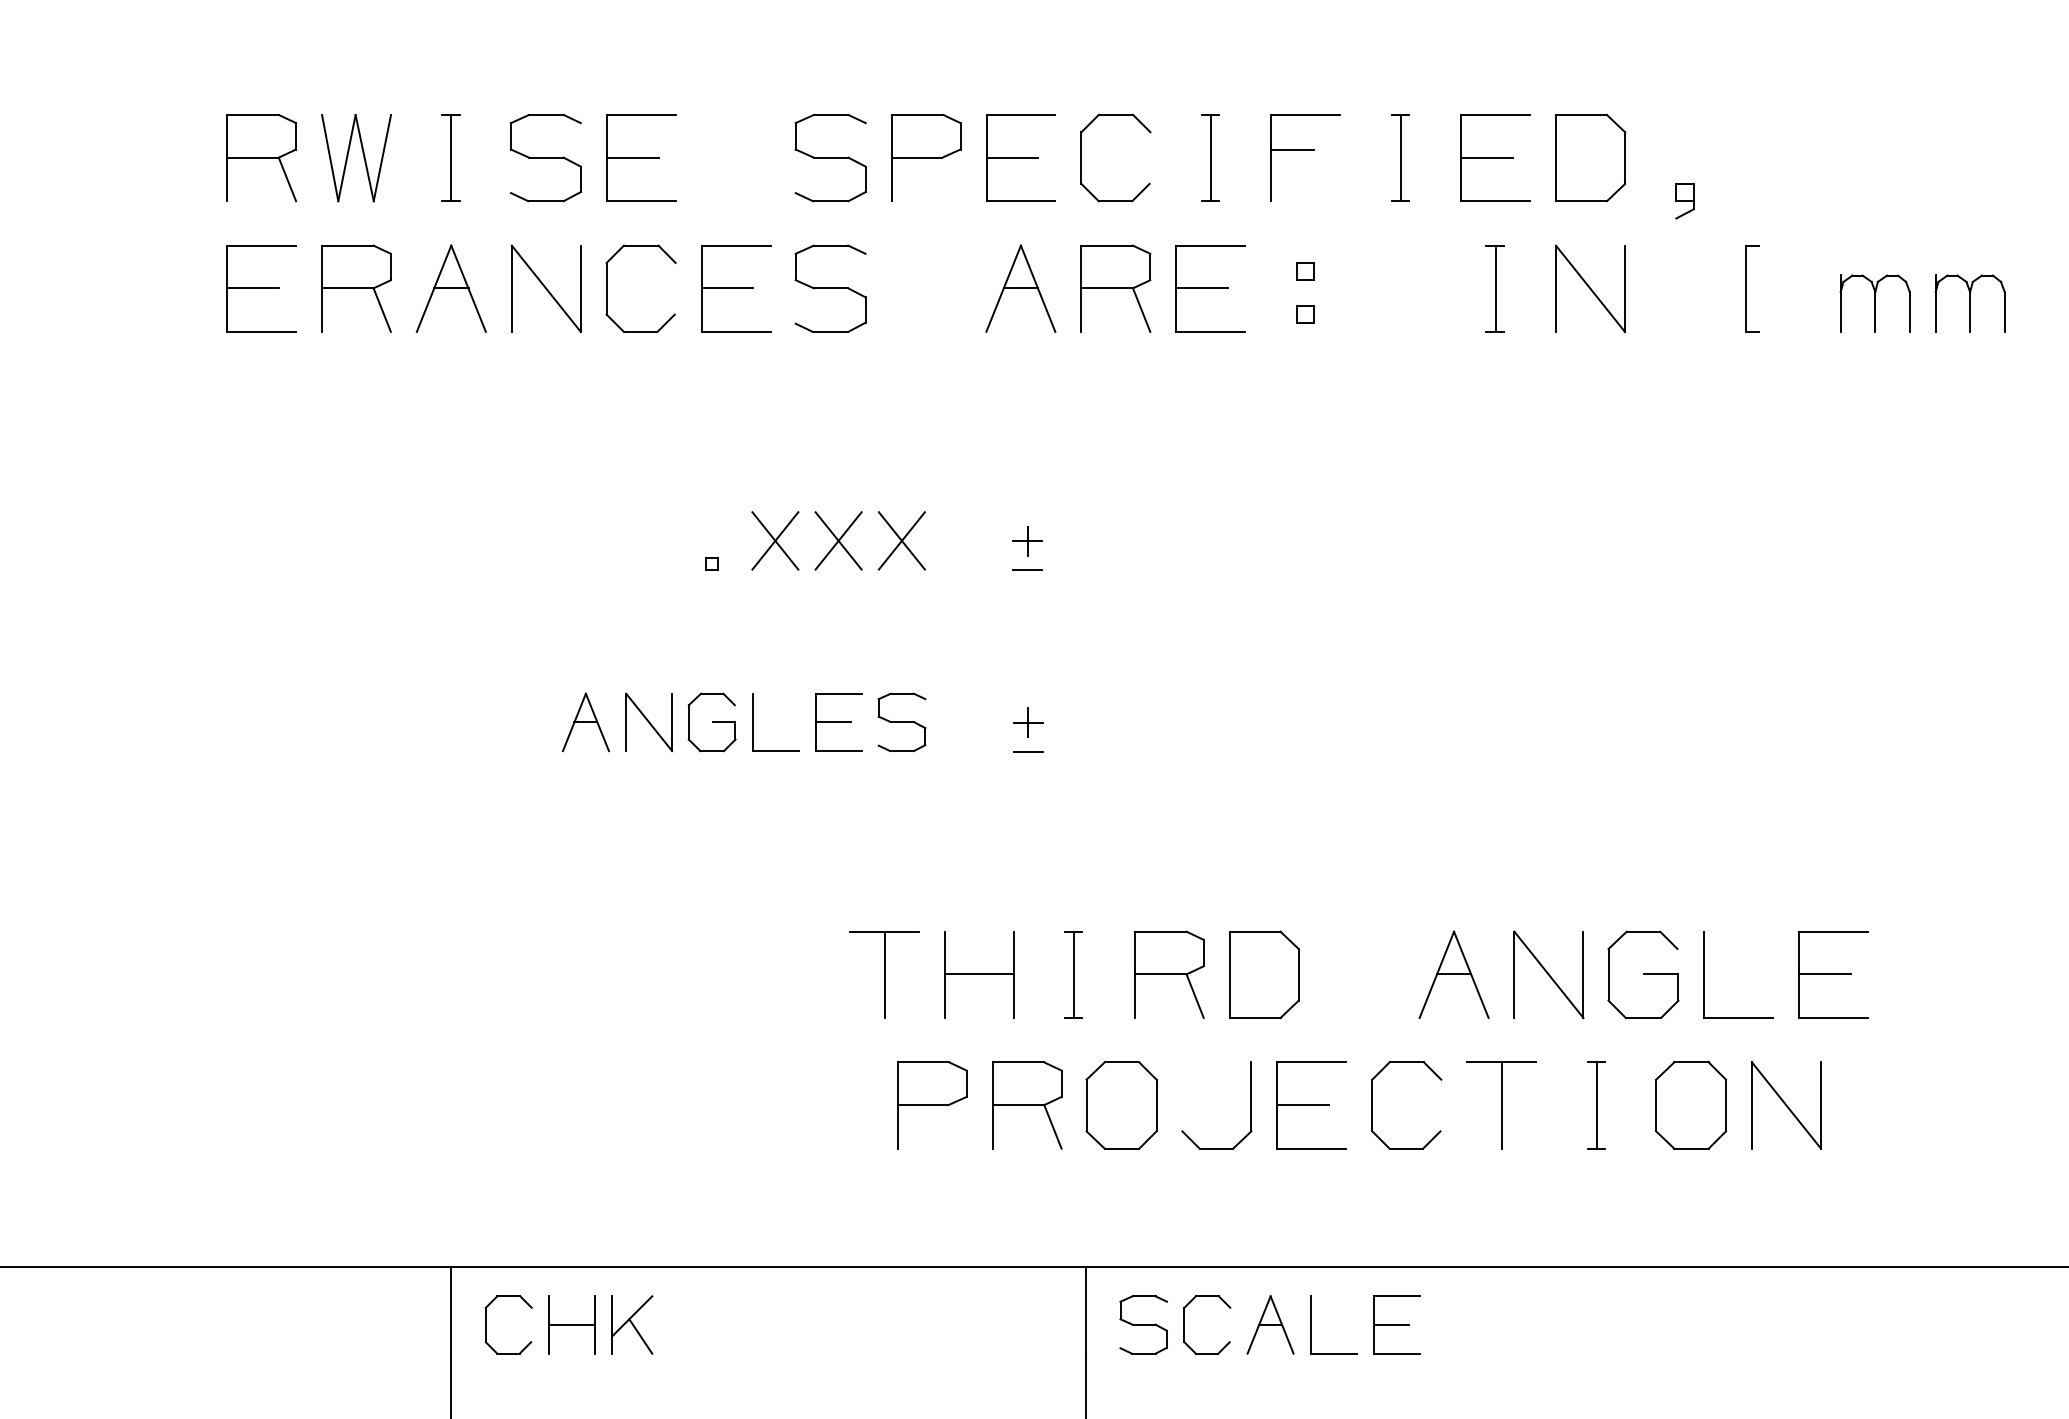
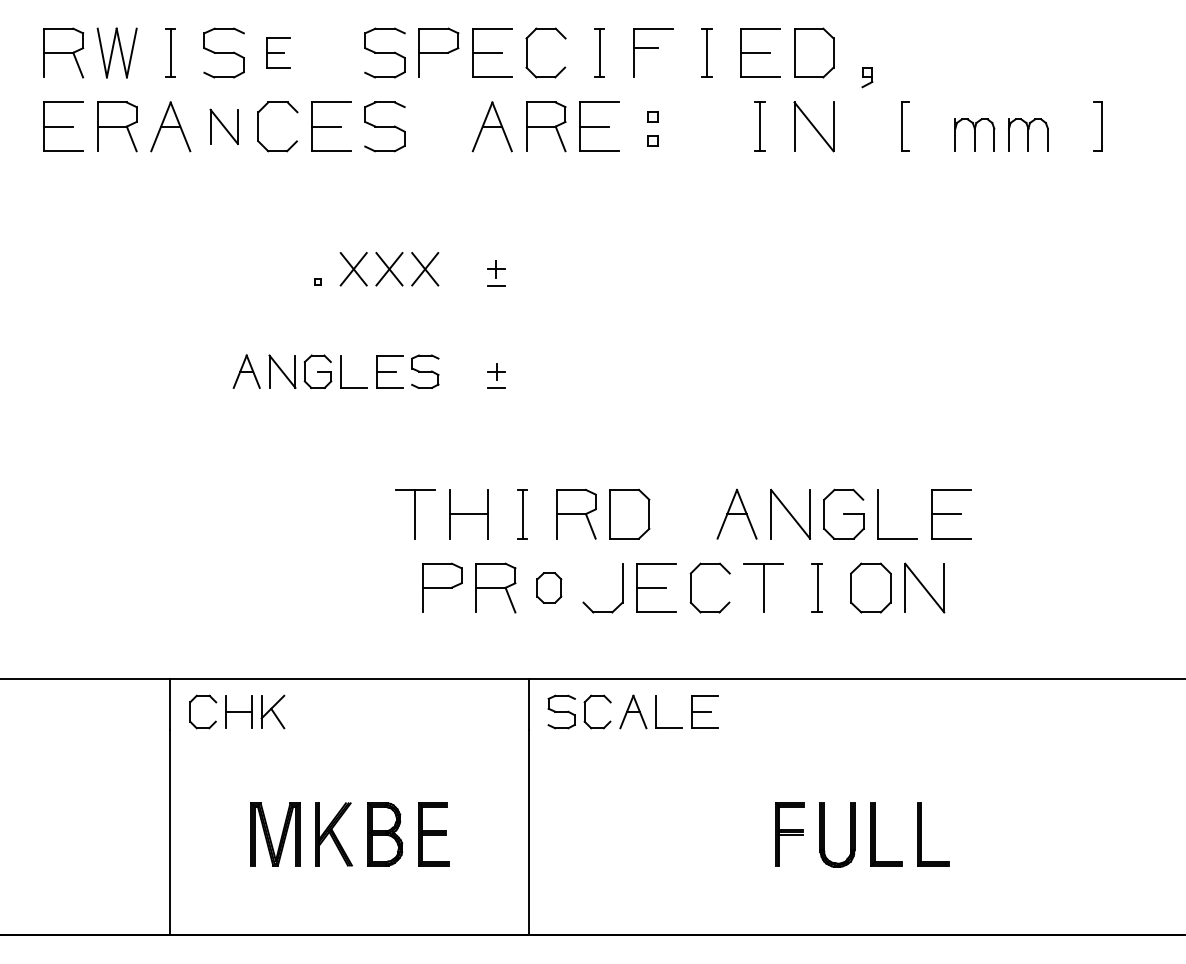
part: (642, 157) -> (278, 52), size x0.6
part: (544, 288) -> (223, 126), size x0.7
part: (1122, 1104) -> (549, 587), size x0.6

